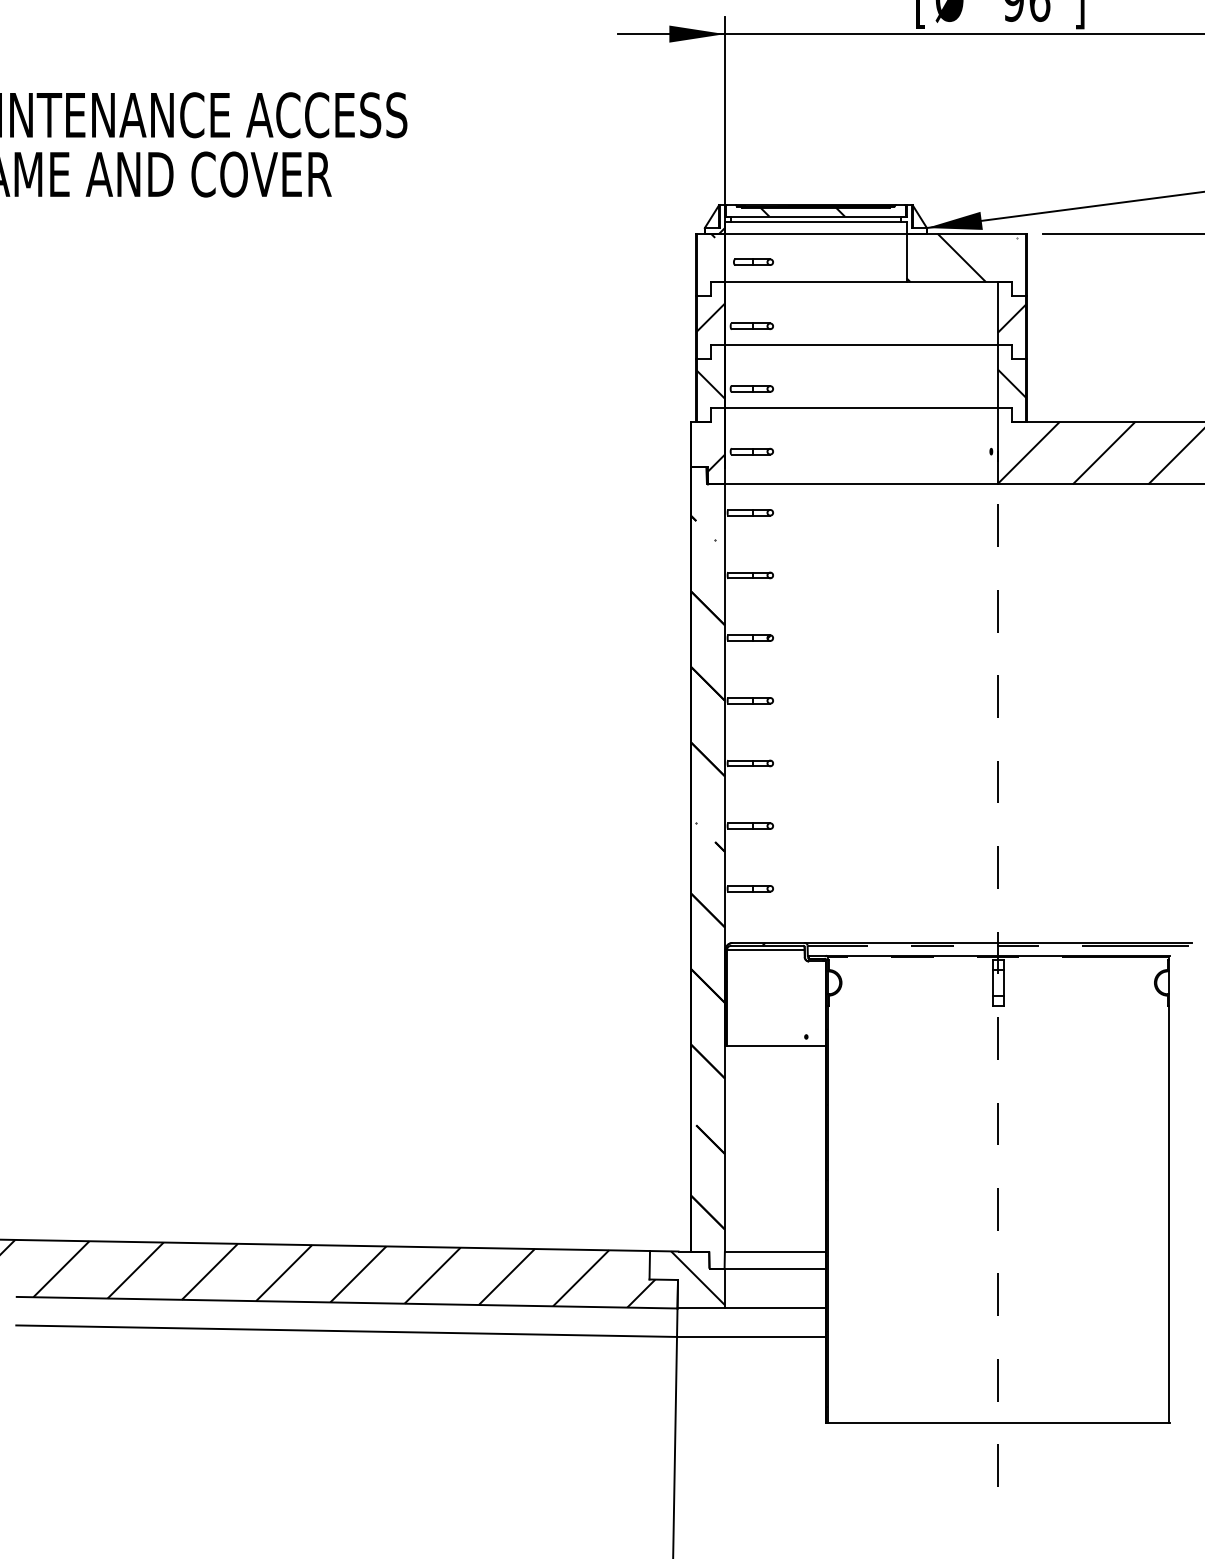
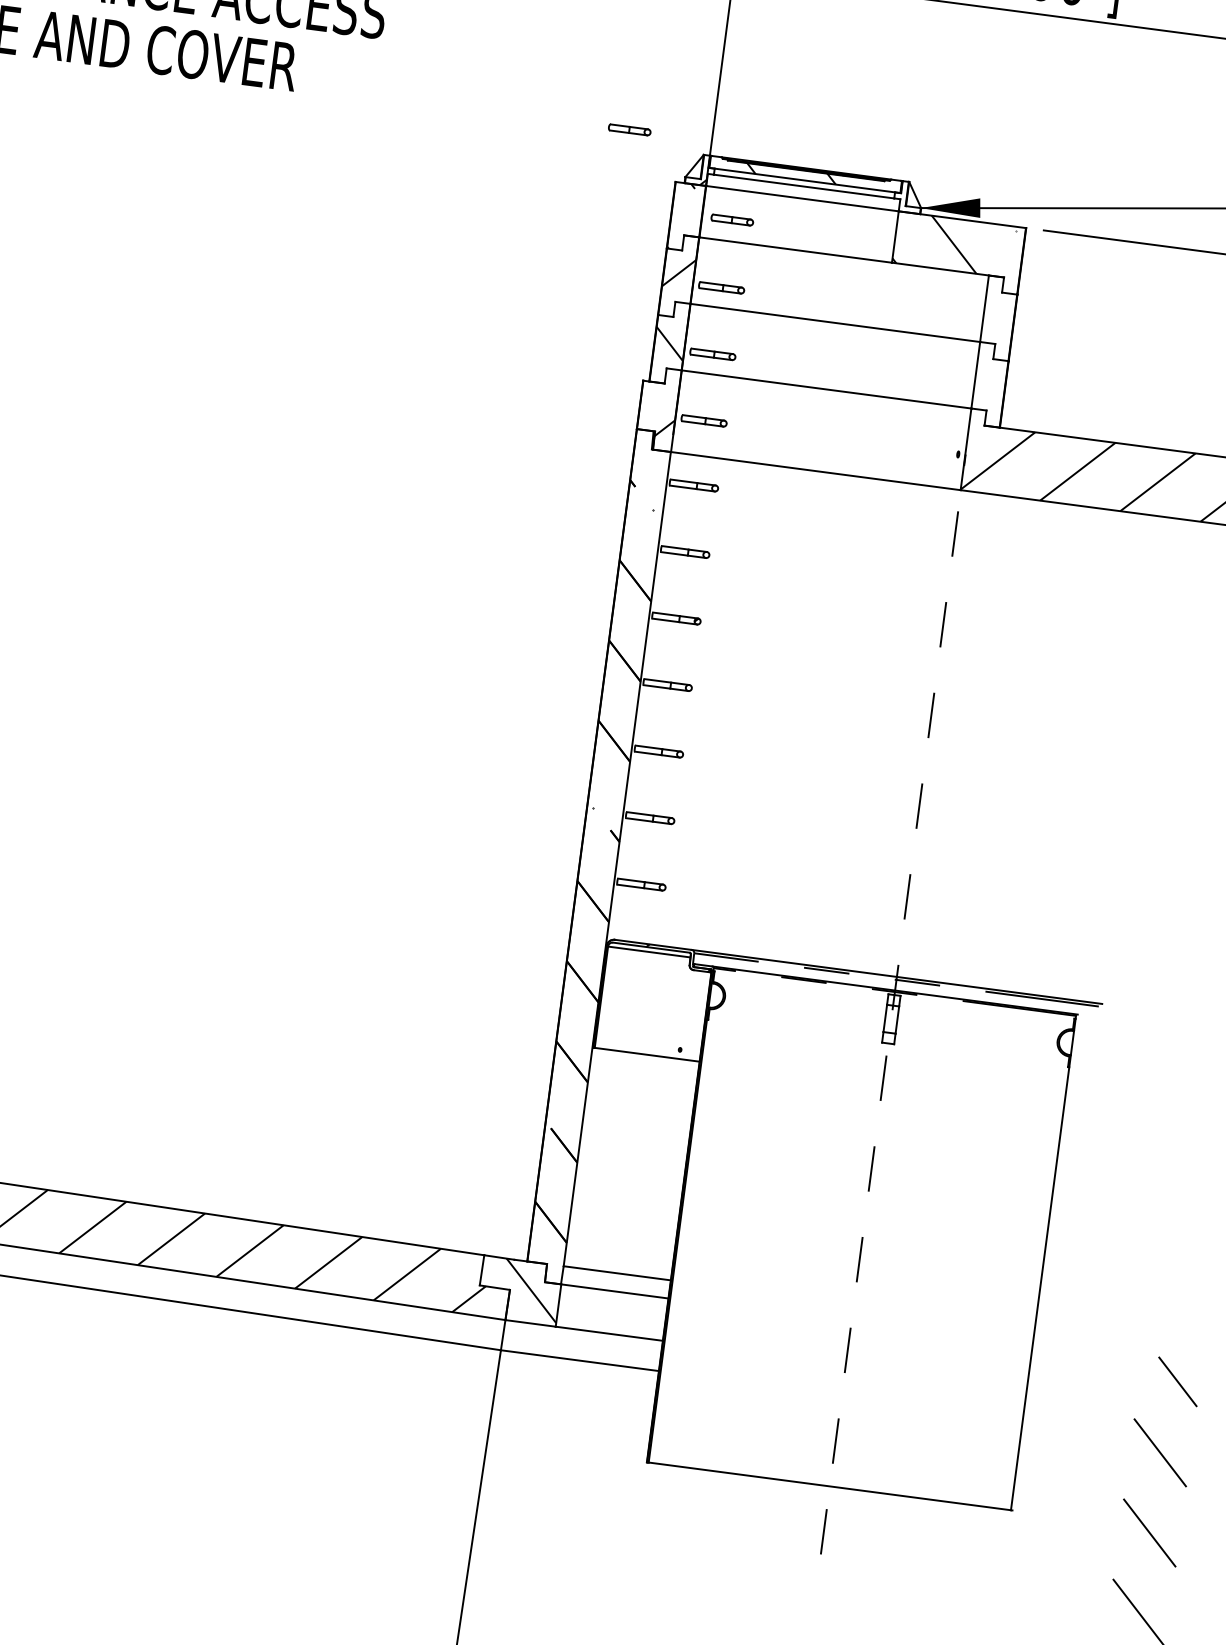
part: (647, 190) -> (629, 129), added
hatch: (1011, 318) -> (998, 315), removed
hatch: (1011, 383) -> (989, 384), removed

